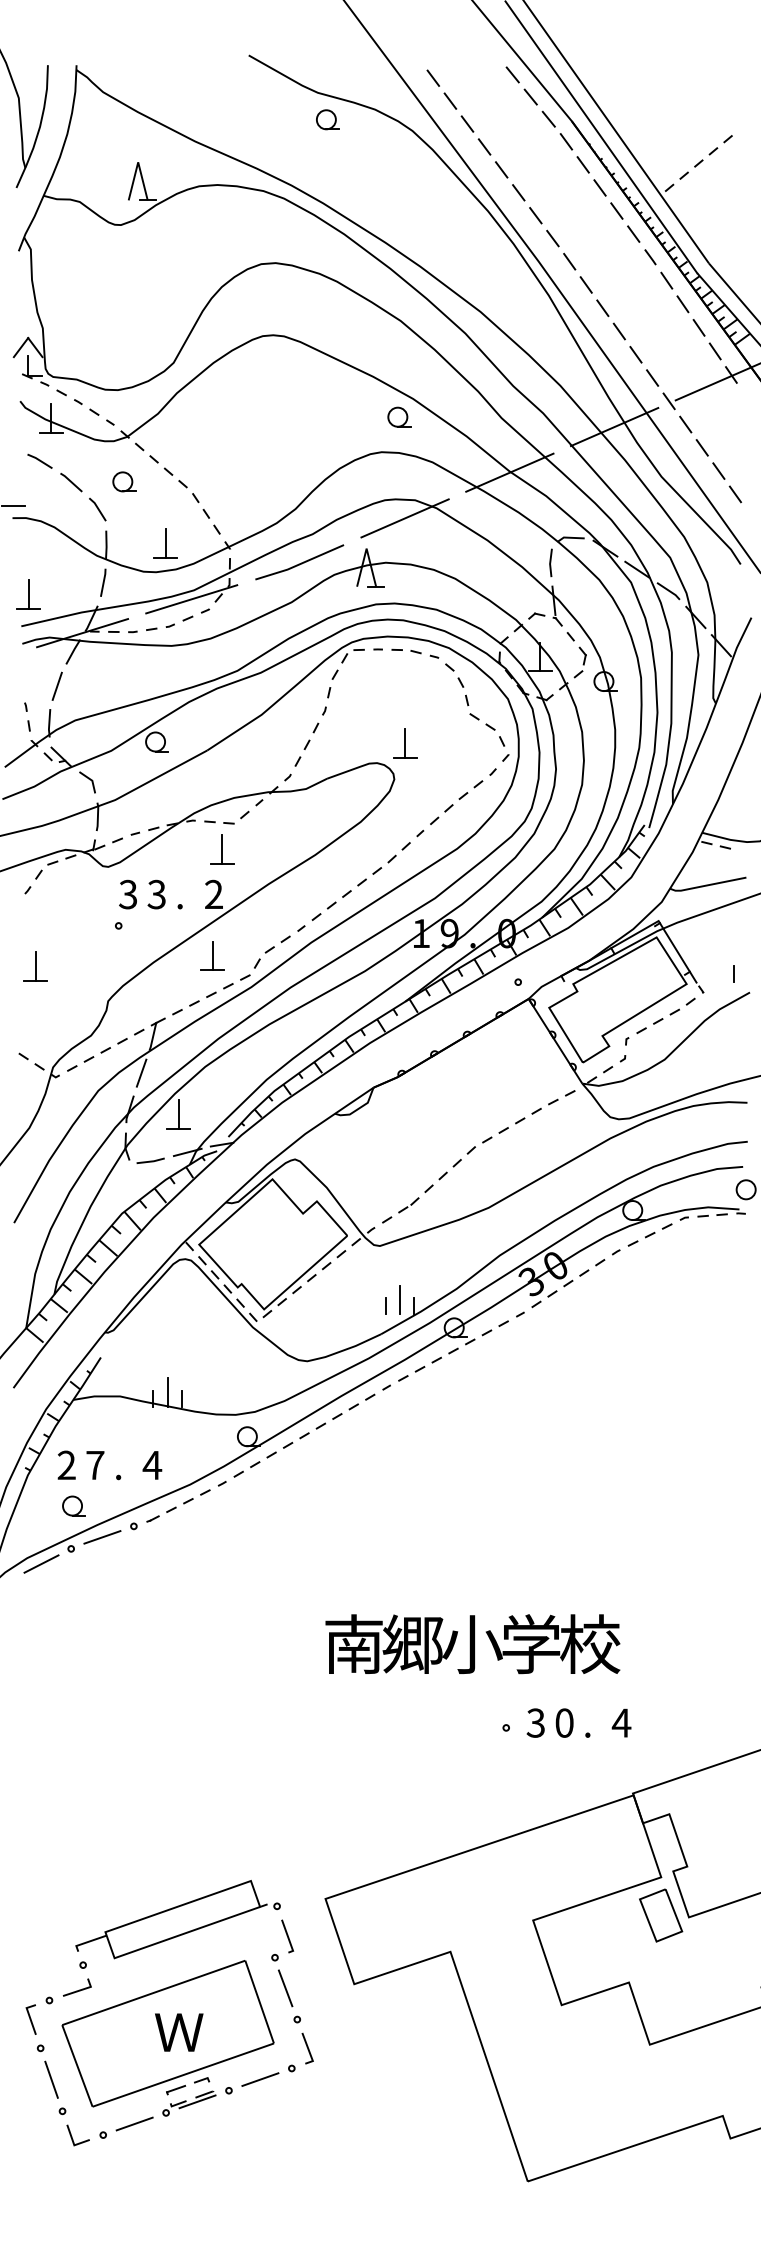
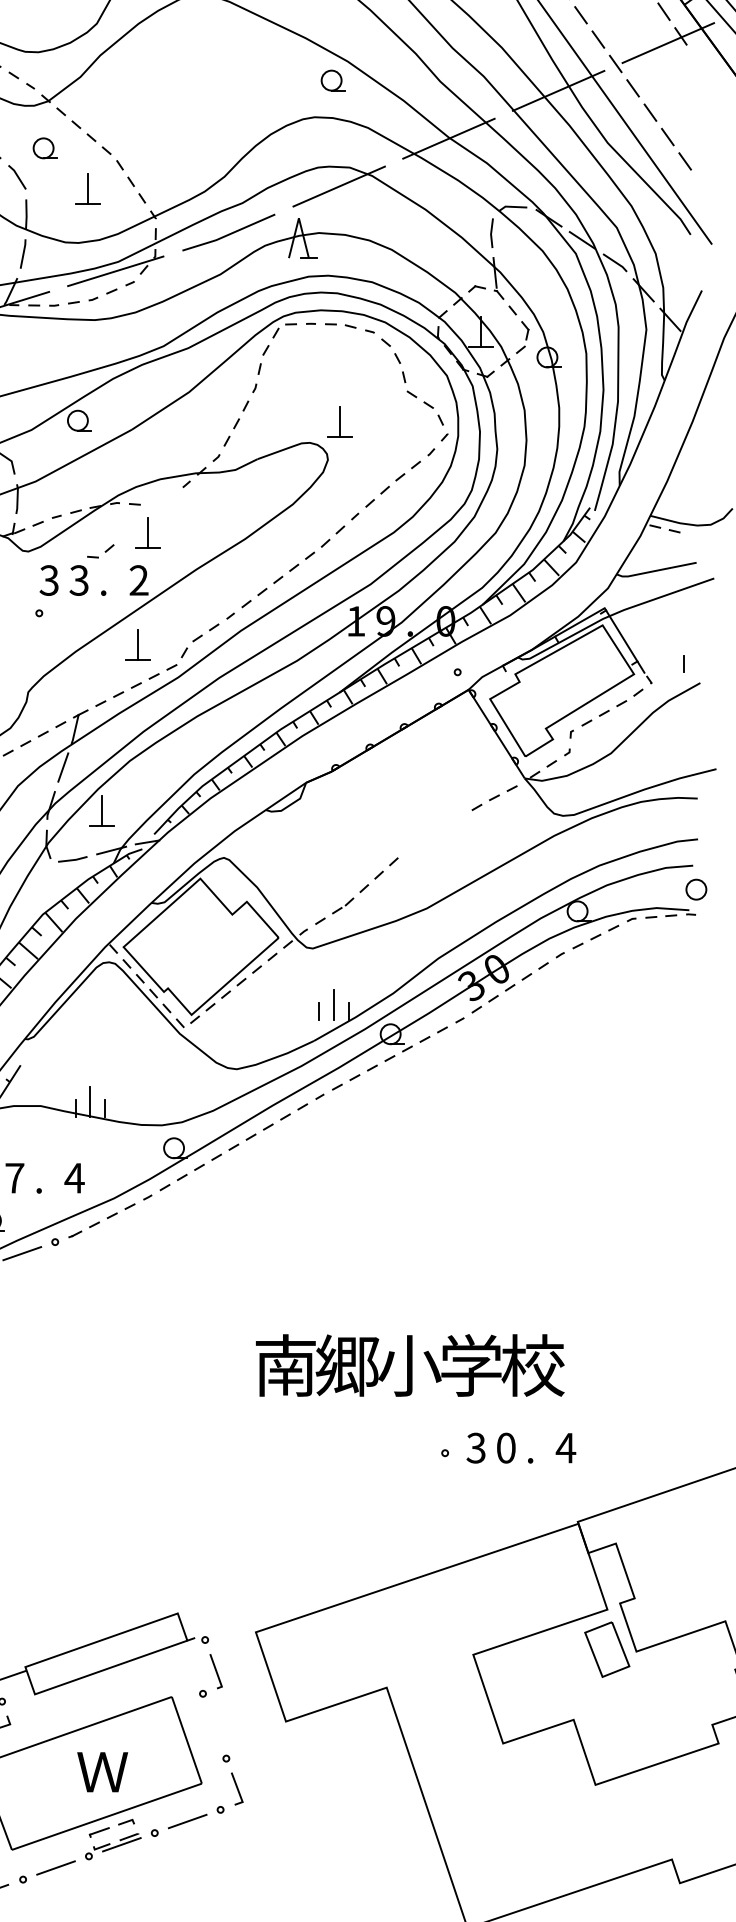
part: (165, 543) -> (88, 188), moved
part: (236, 817) -> (100, 551), moved
part: (495, 1135) -> (433, 832), removed
line: (285, 1988) -> (213, 1726), removed

